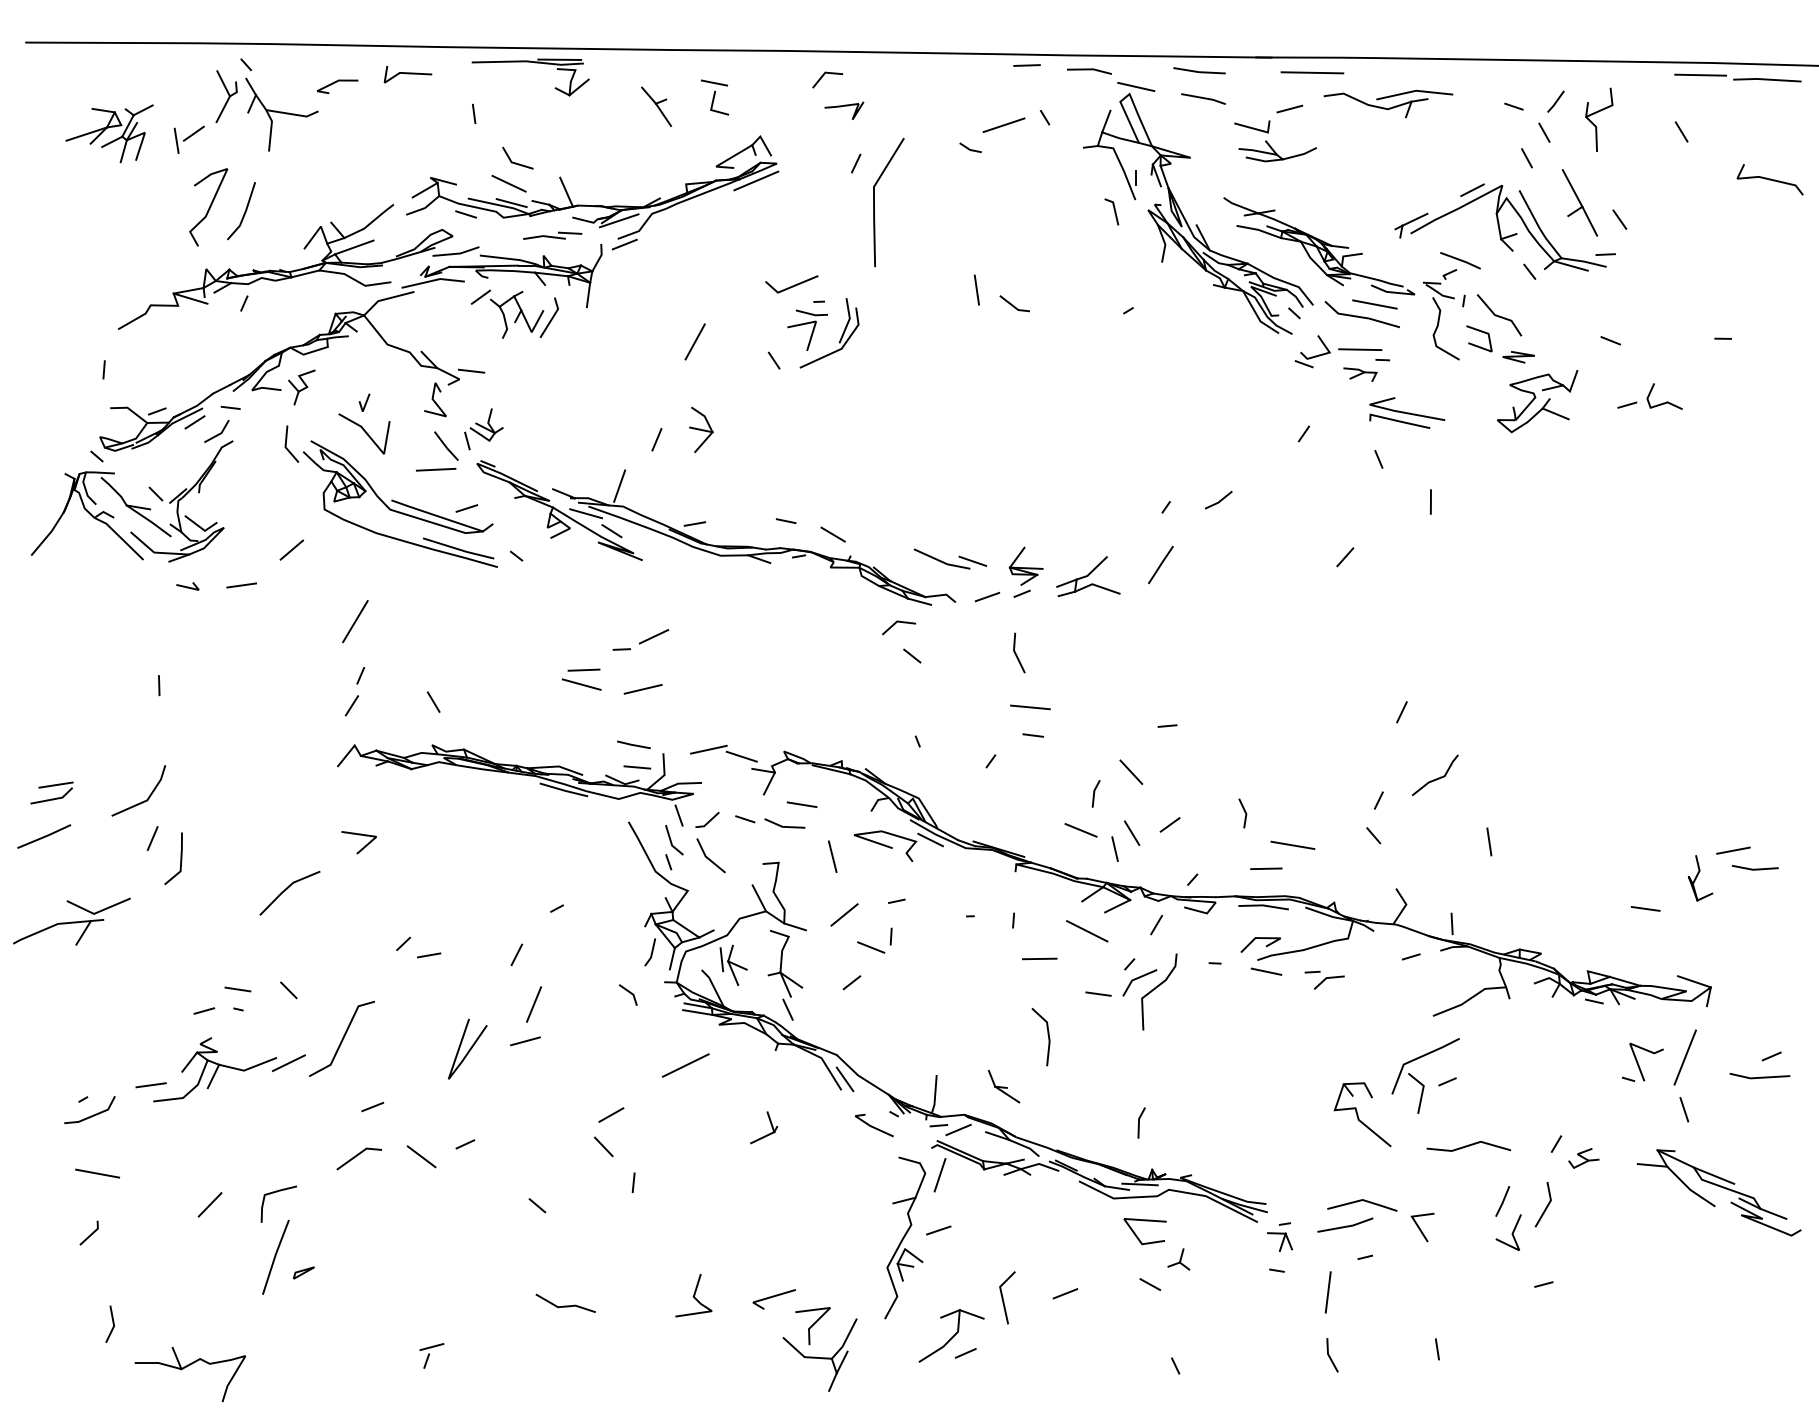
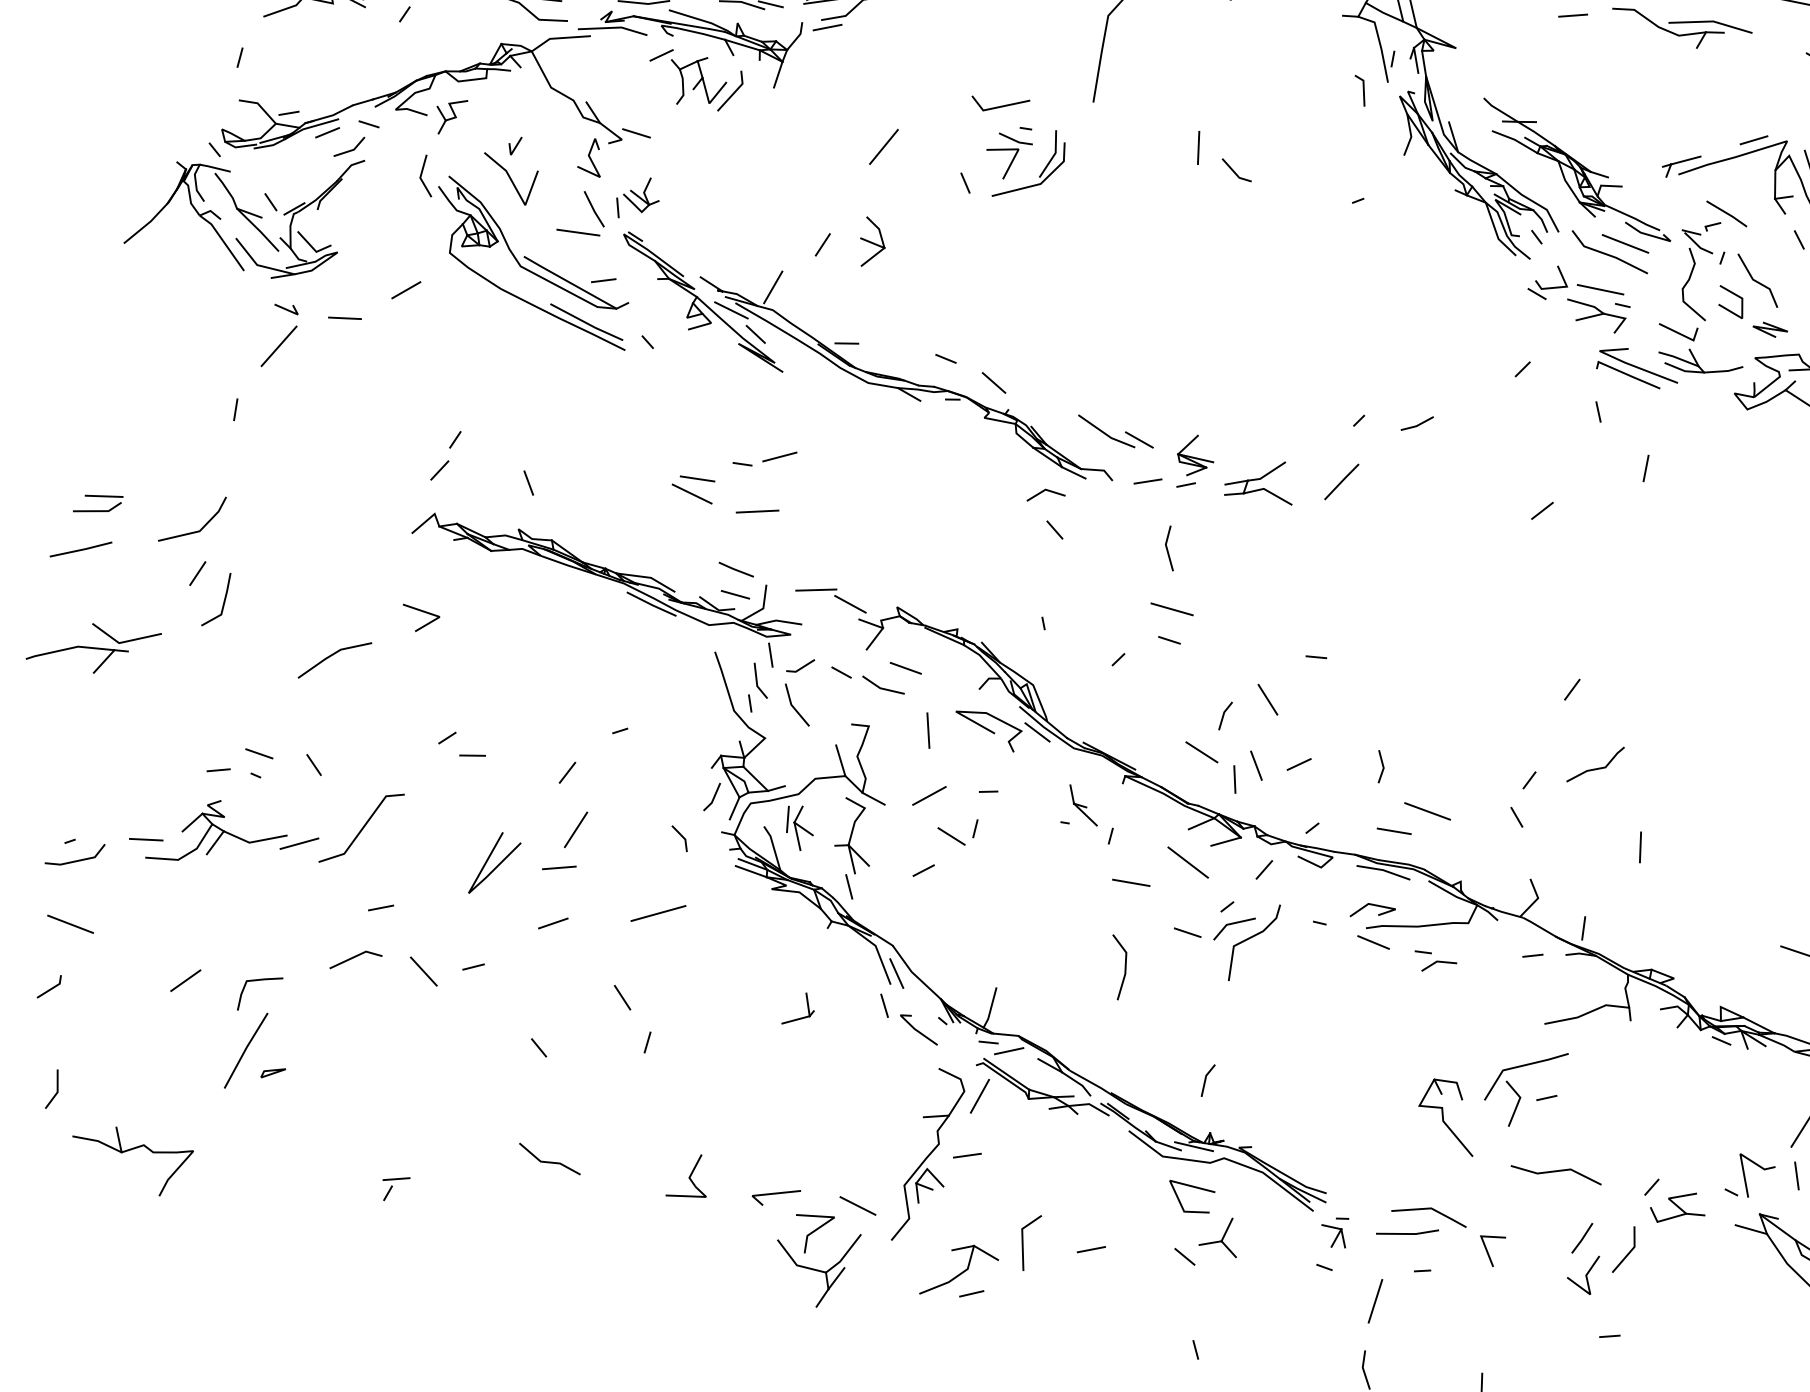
part: (1270, 145) -> (1693, 355), moved
part: (1360, 374) -> (1595, 316), size x1.67
line: (355, 621) -> (279, 346), moved
part: (1642, 1061) -> (1750, 1175), moved
line: (685, 1065) -> (658, 913), moved
part: (1004, 1086) -> (1084, 805), moved
line: (839, 1109) -> (884, 1004), added
line: (611, 1114) -> (553, 922), moved
part: (1583, 1158) -> (1678, 1208), size x1.67
part: (1178, 1259) -> (1220, 1235), size x1.67
line: (849, 1293) -> (858, 1205), added

